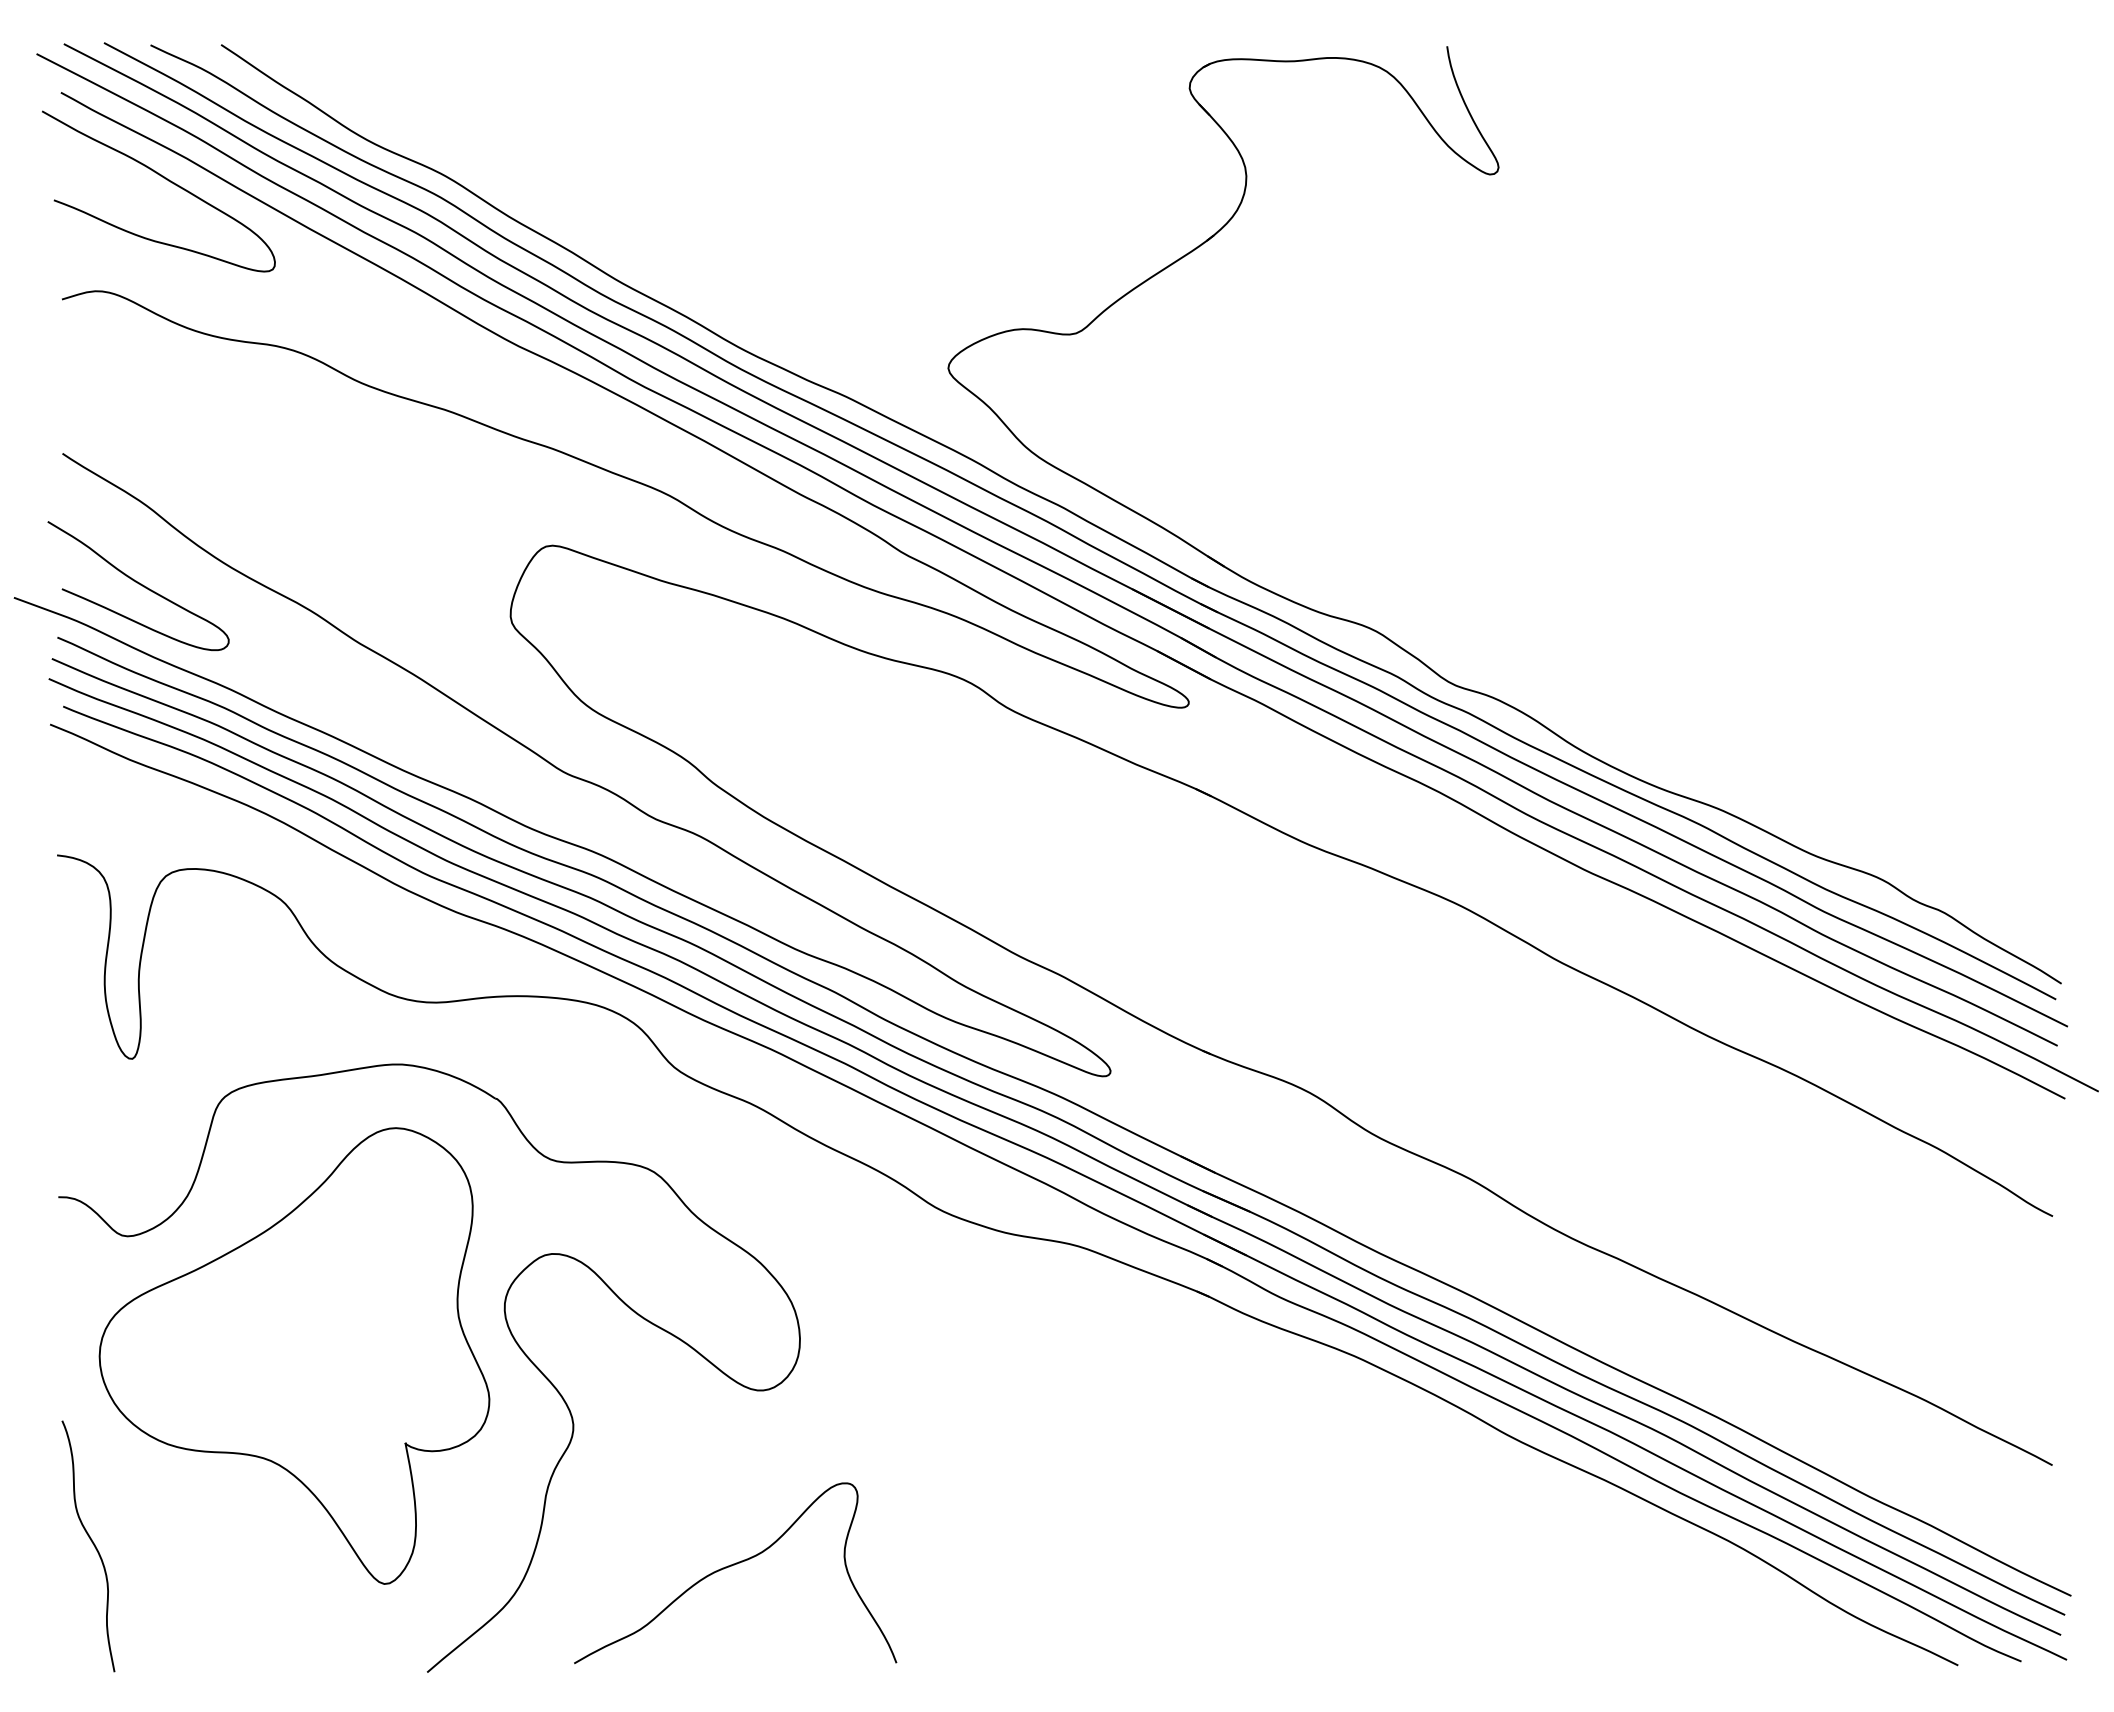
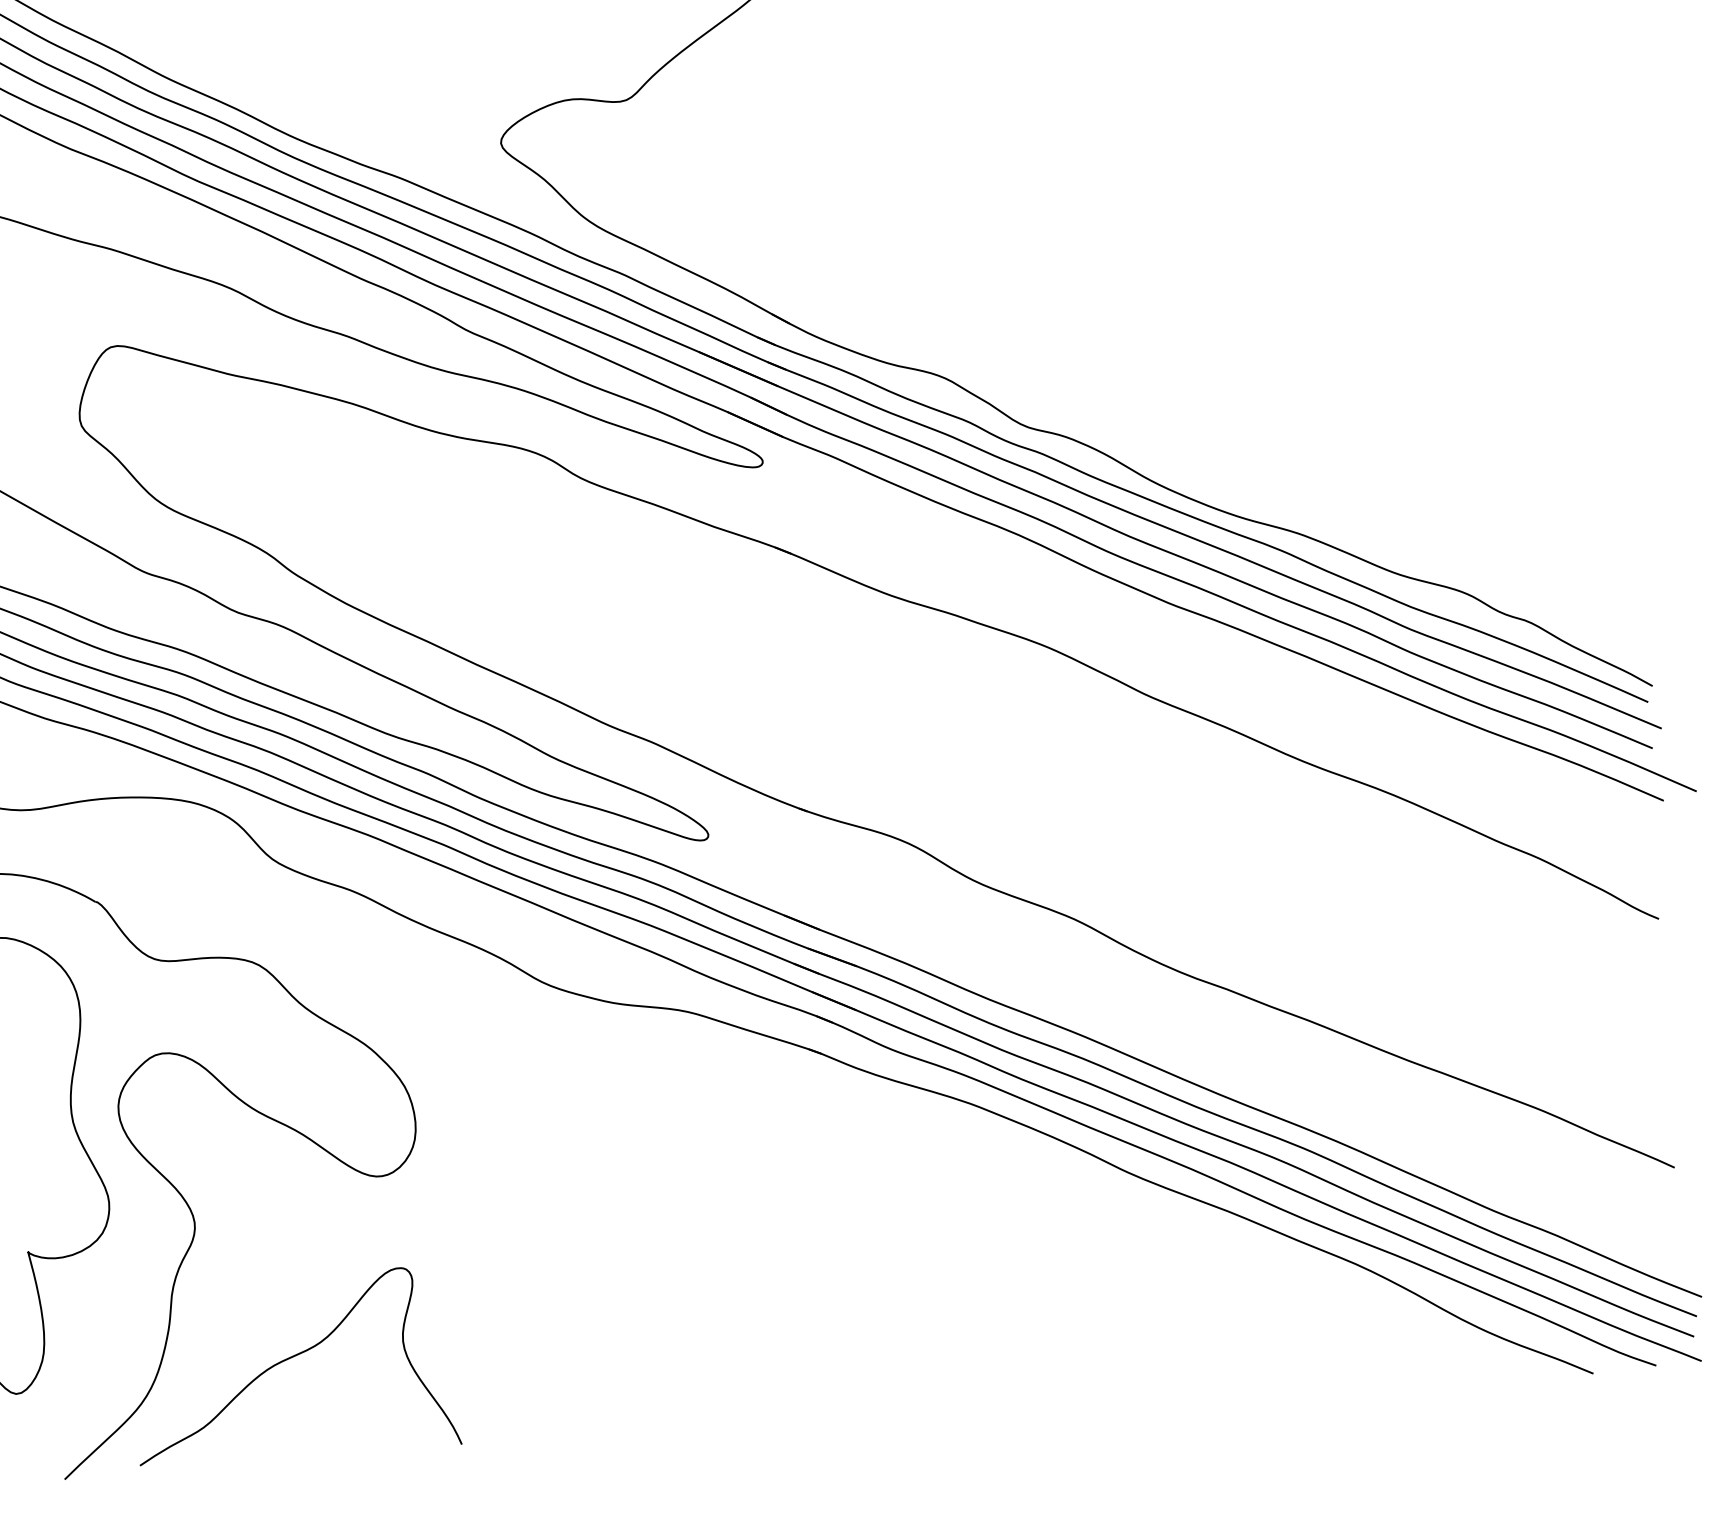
curve: (734, 1565) -> (293, 1357), moved

